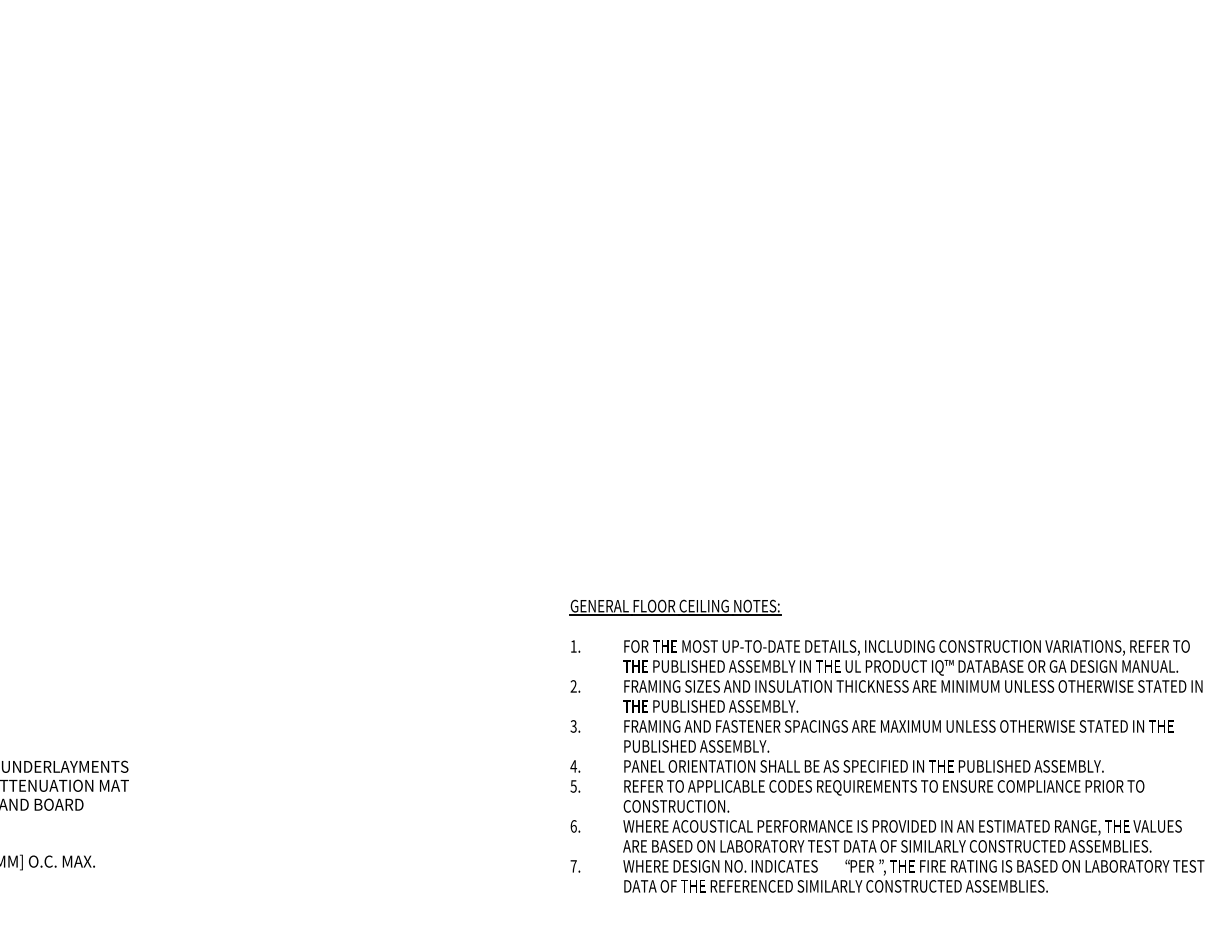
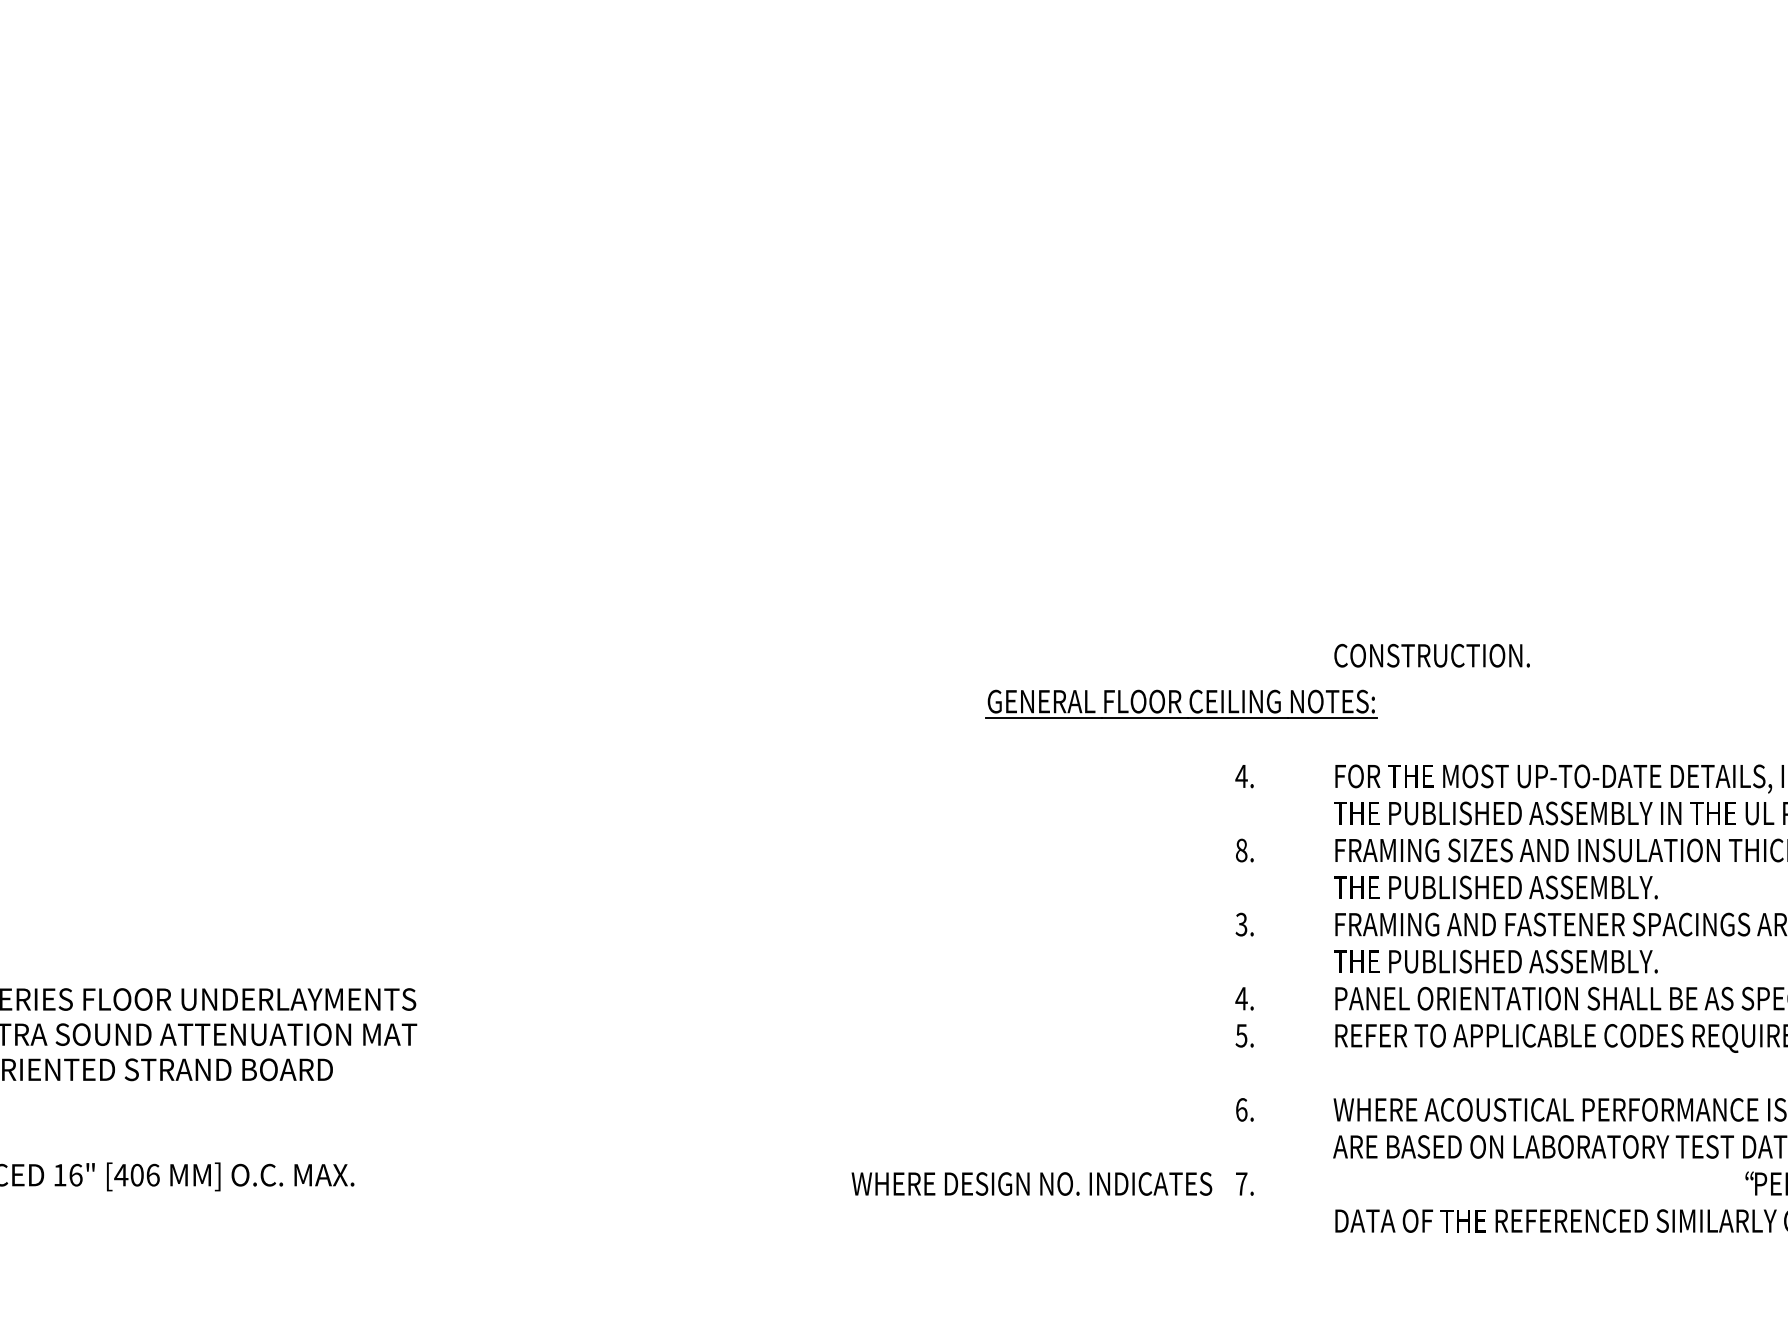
part: (675, 607) -> (1181, 704), moved
text: (573, 646) -> (1241, 776), 1. -> 4.
text: (573, 686) -> (1241, 850), 2. -> 8.
text: (710, 746) -> (1495, 961), PUBLISHED ASSEMBLY. -> THE PUBLISHED ASSEMBLY.
text: (676, 806) -> (1432, 655), moved
text: (720, 866) -> (1031, 1184), moved

